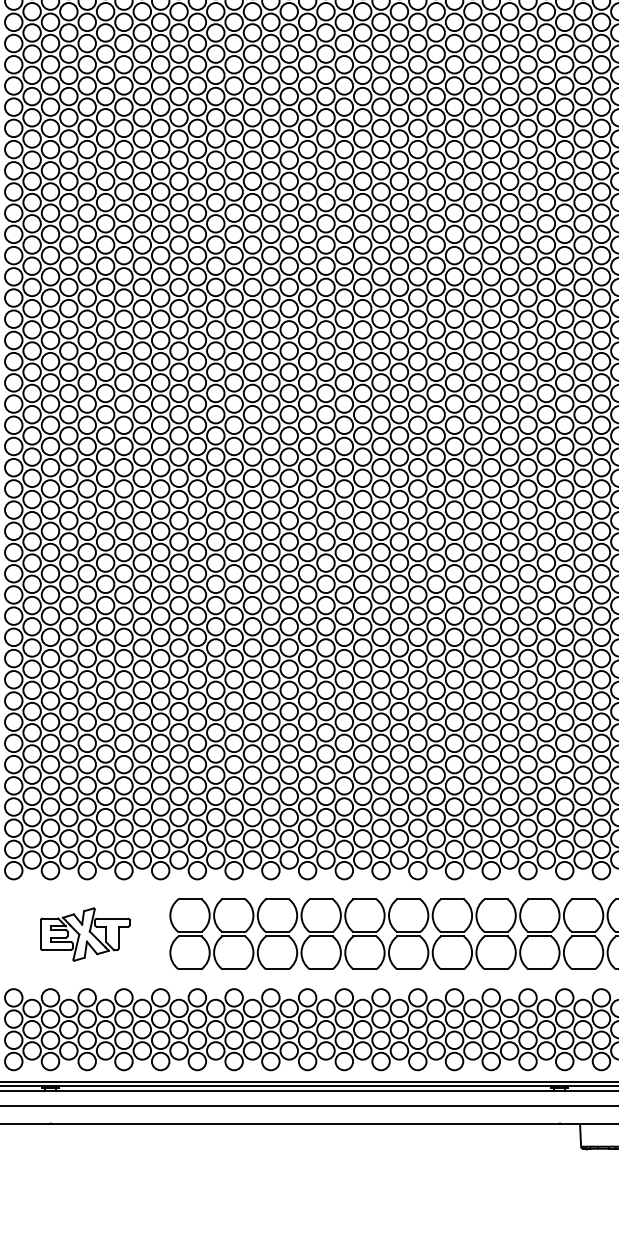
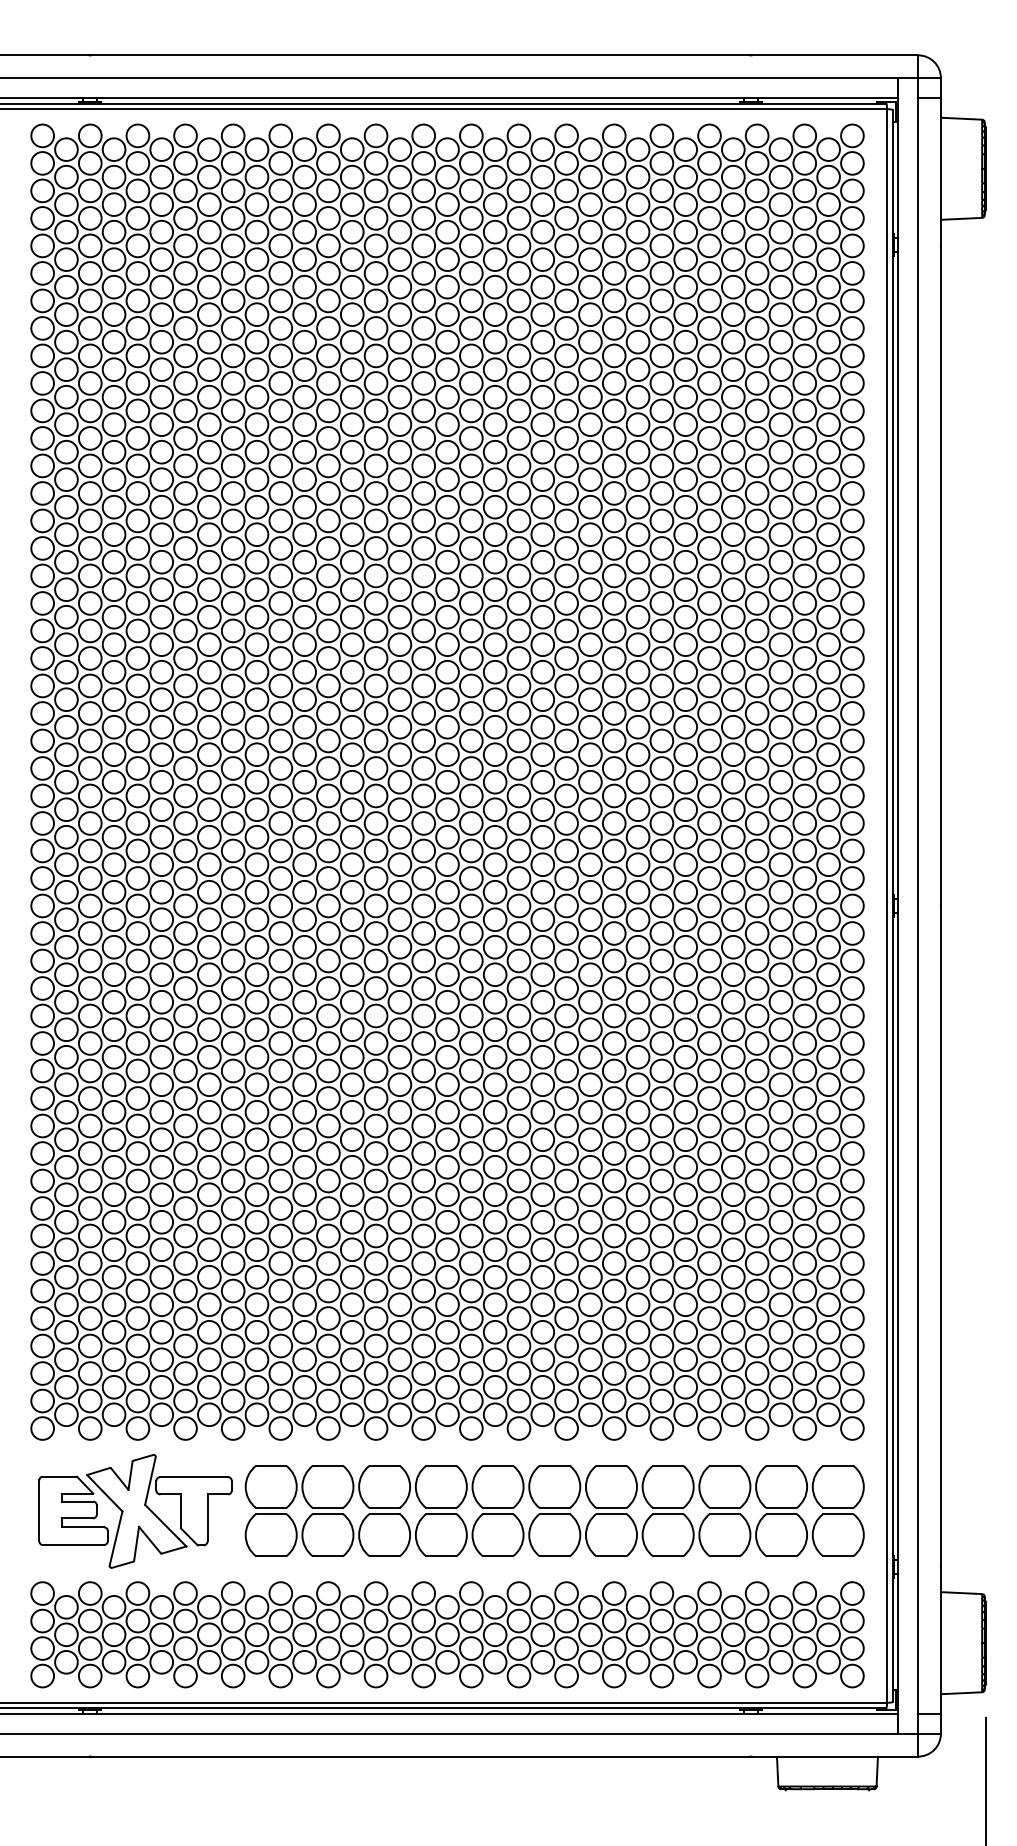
part: (85, 934) -> (135, 1511), size x1.67

